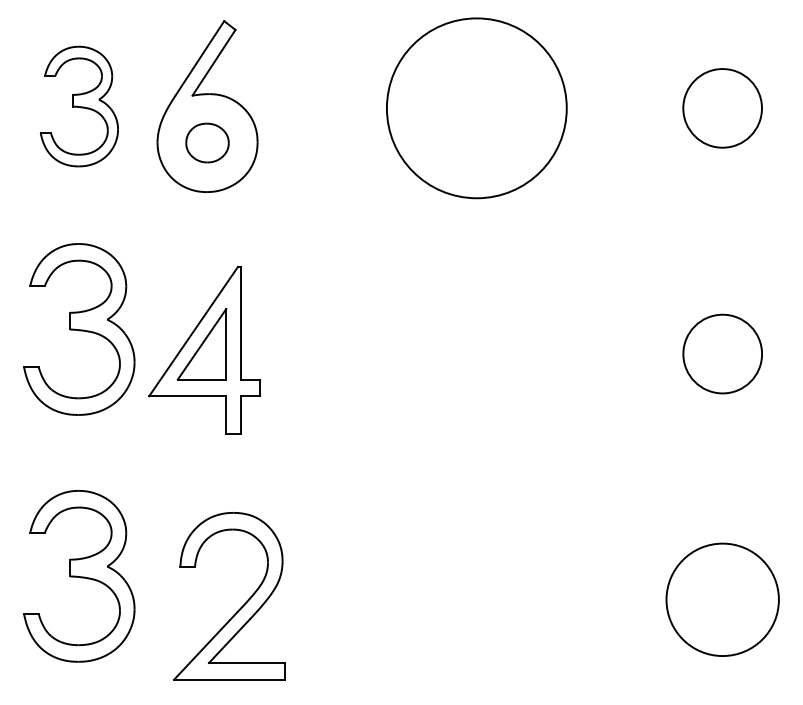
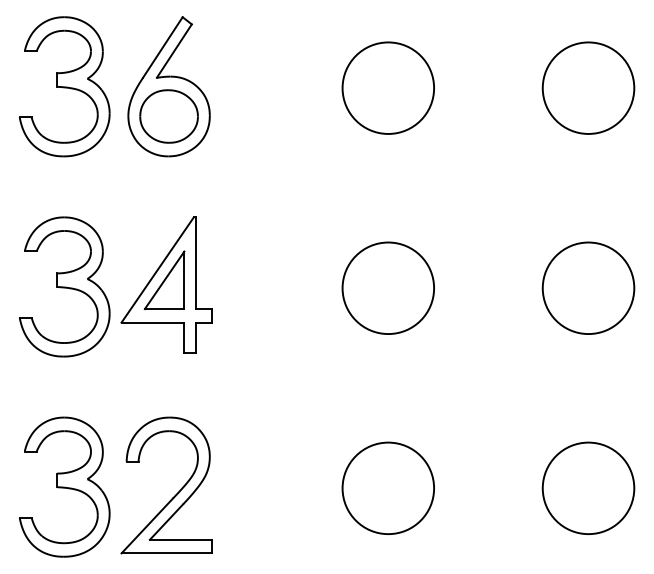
part: (79, 106) -> (64, 86), size x1.43
circle: (476, 108) -> (388, 88), size x0.62
circle: (722, 108) -> (588, 88), size x1.43
part: (207, 142) -> (169, 116), size x1.67
part: (79, 329) -> (64, 287), moved
circle: (722, 353) -> (588, 287), size x1.43
circle: (476, 354) -> (388, 288), added
part: (79, 576) -> (64, 487), moved
circle: (476, 599) -> (388, 488), added
part: (240, 607) -> (175, 494), moved

